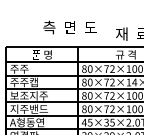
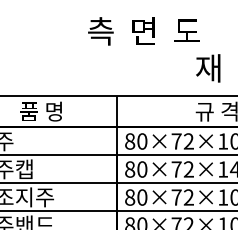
text: (69, 27) -> (142, 31), moved

